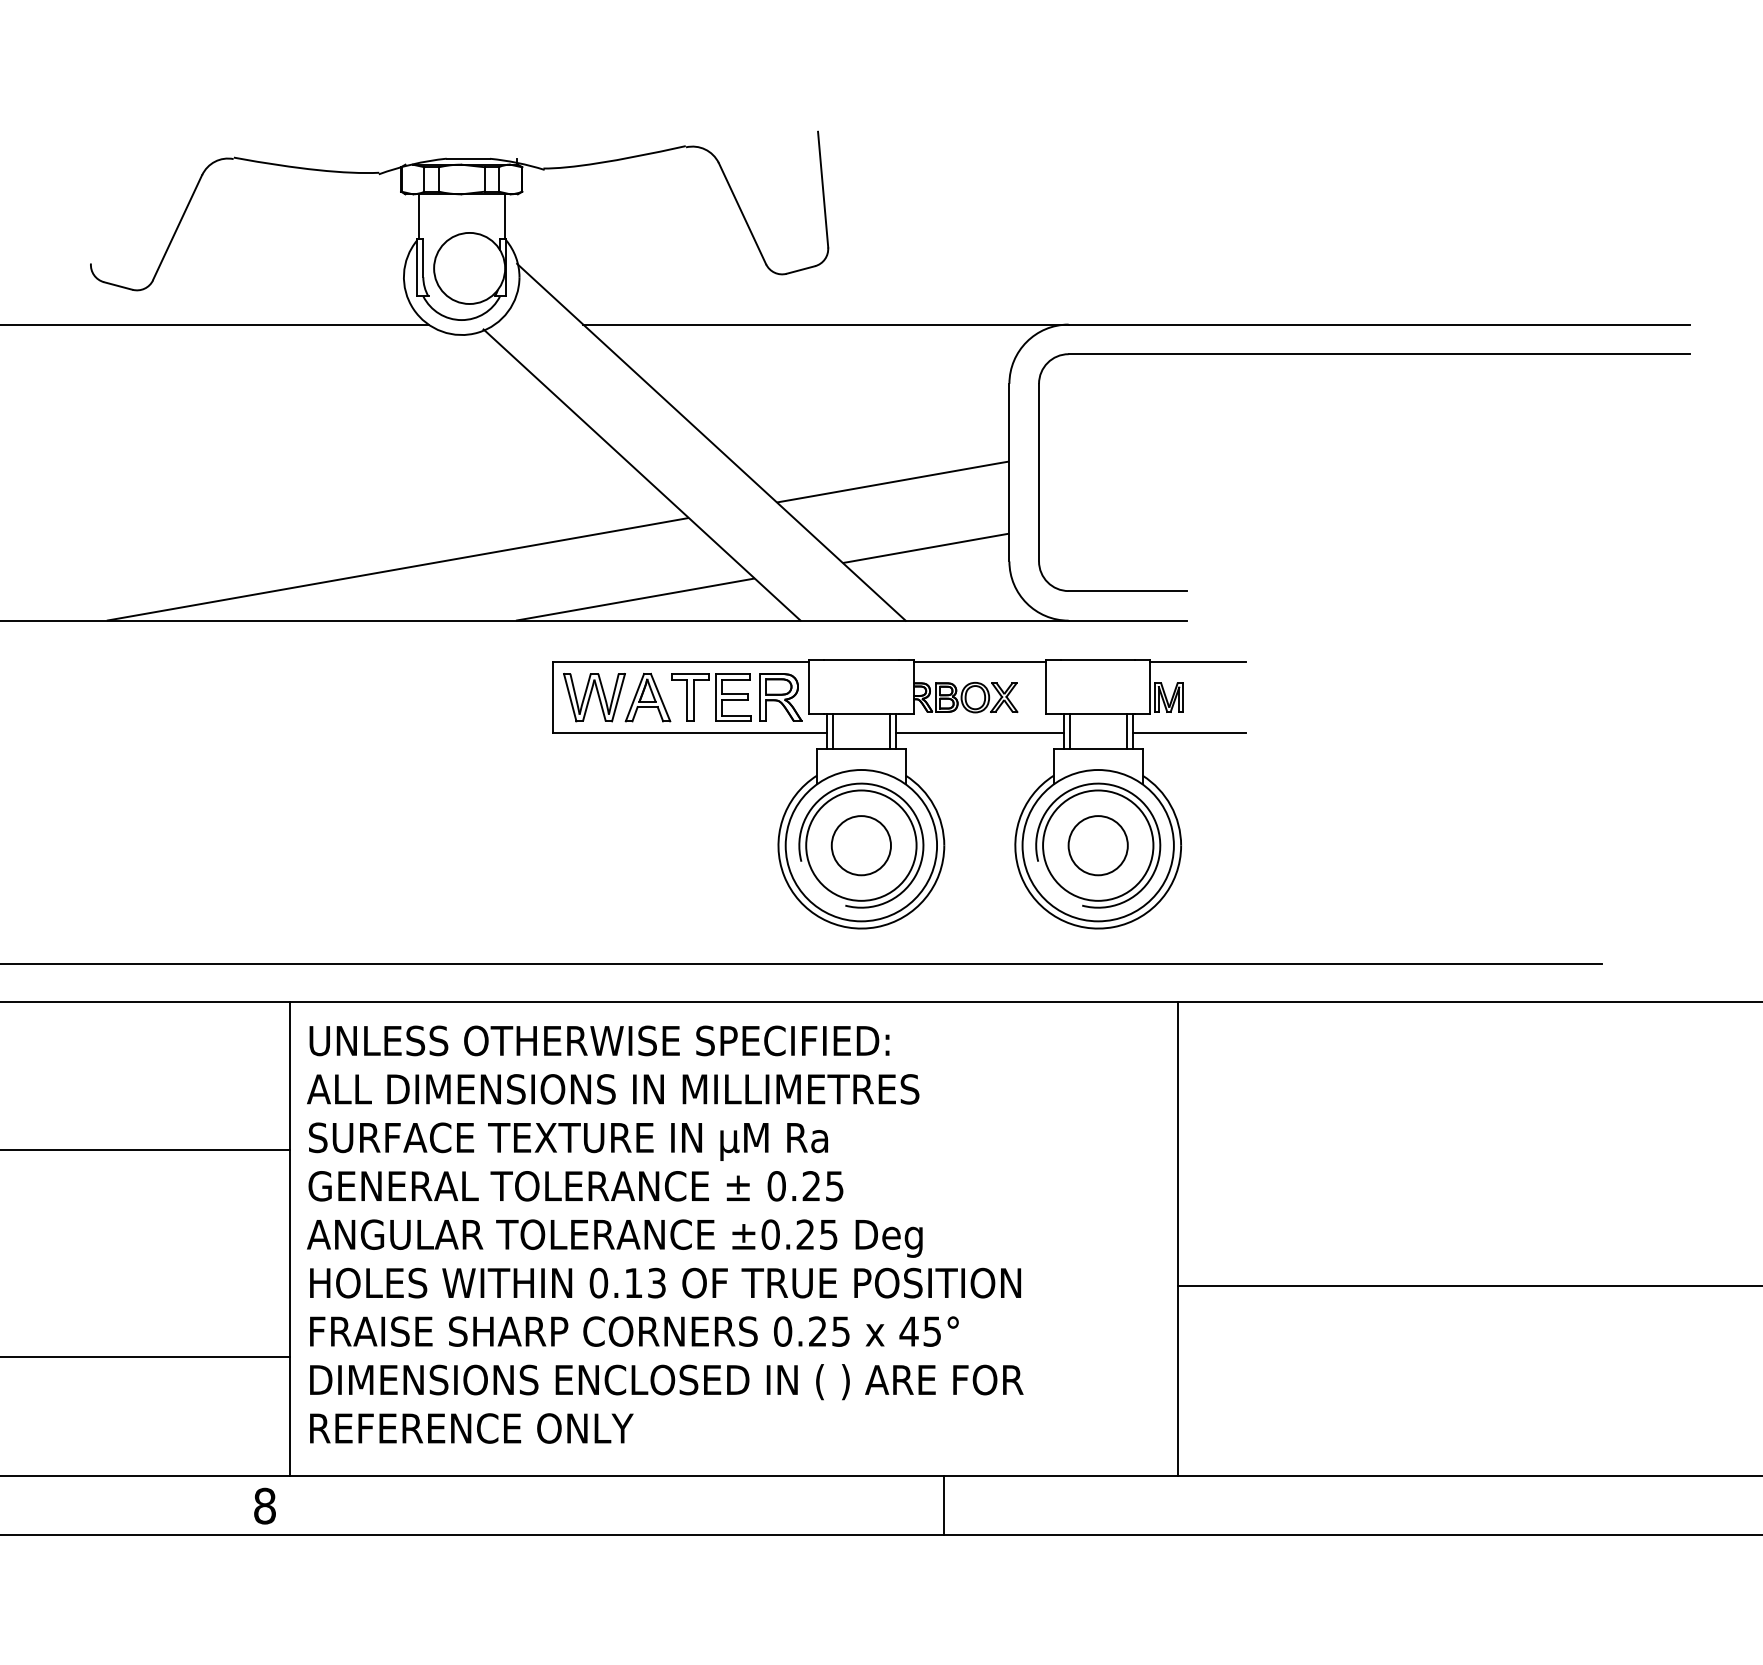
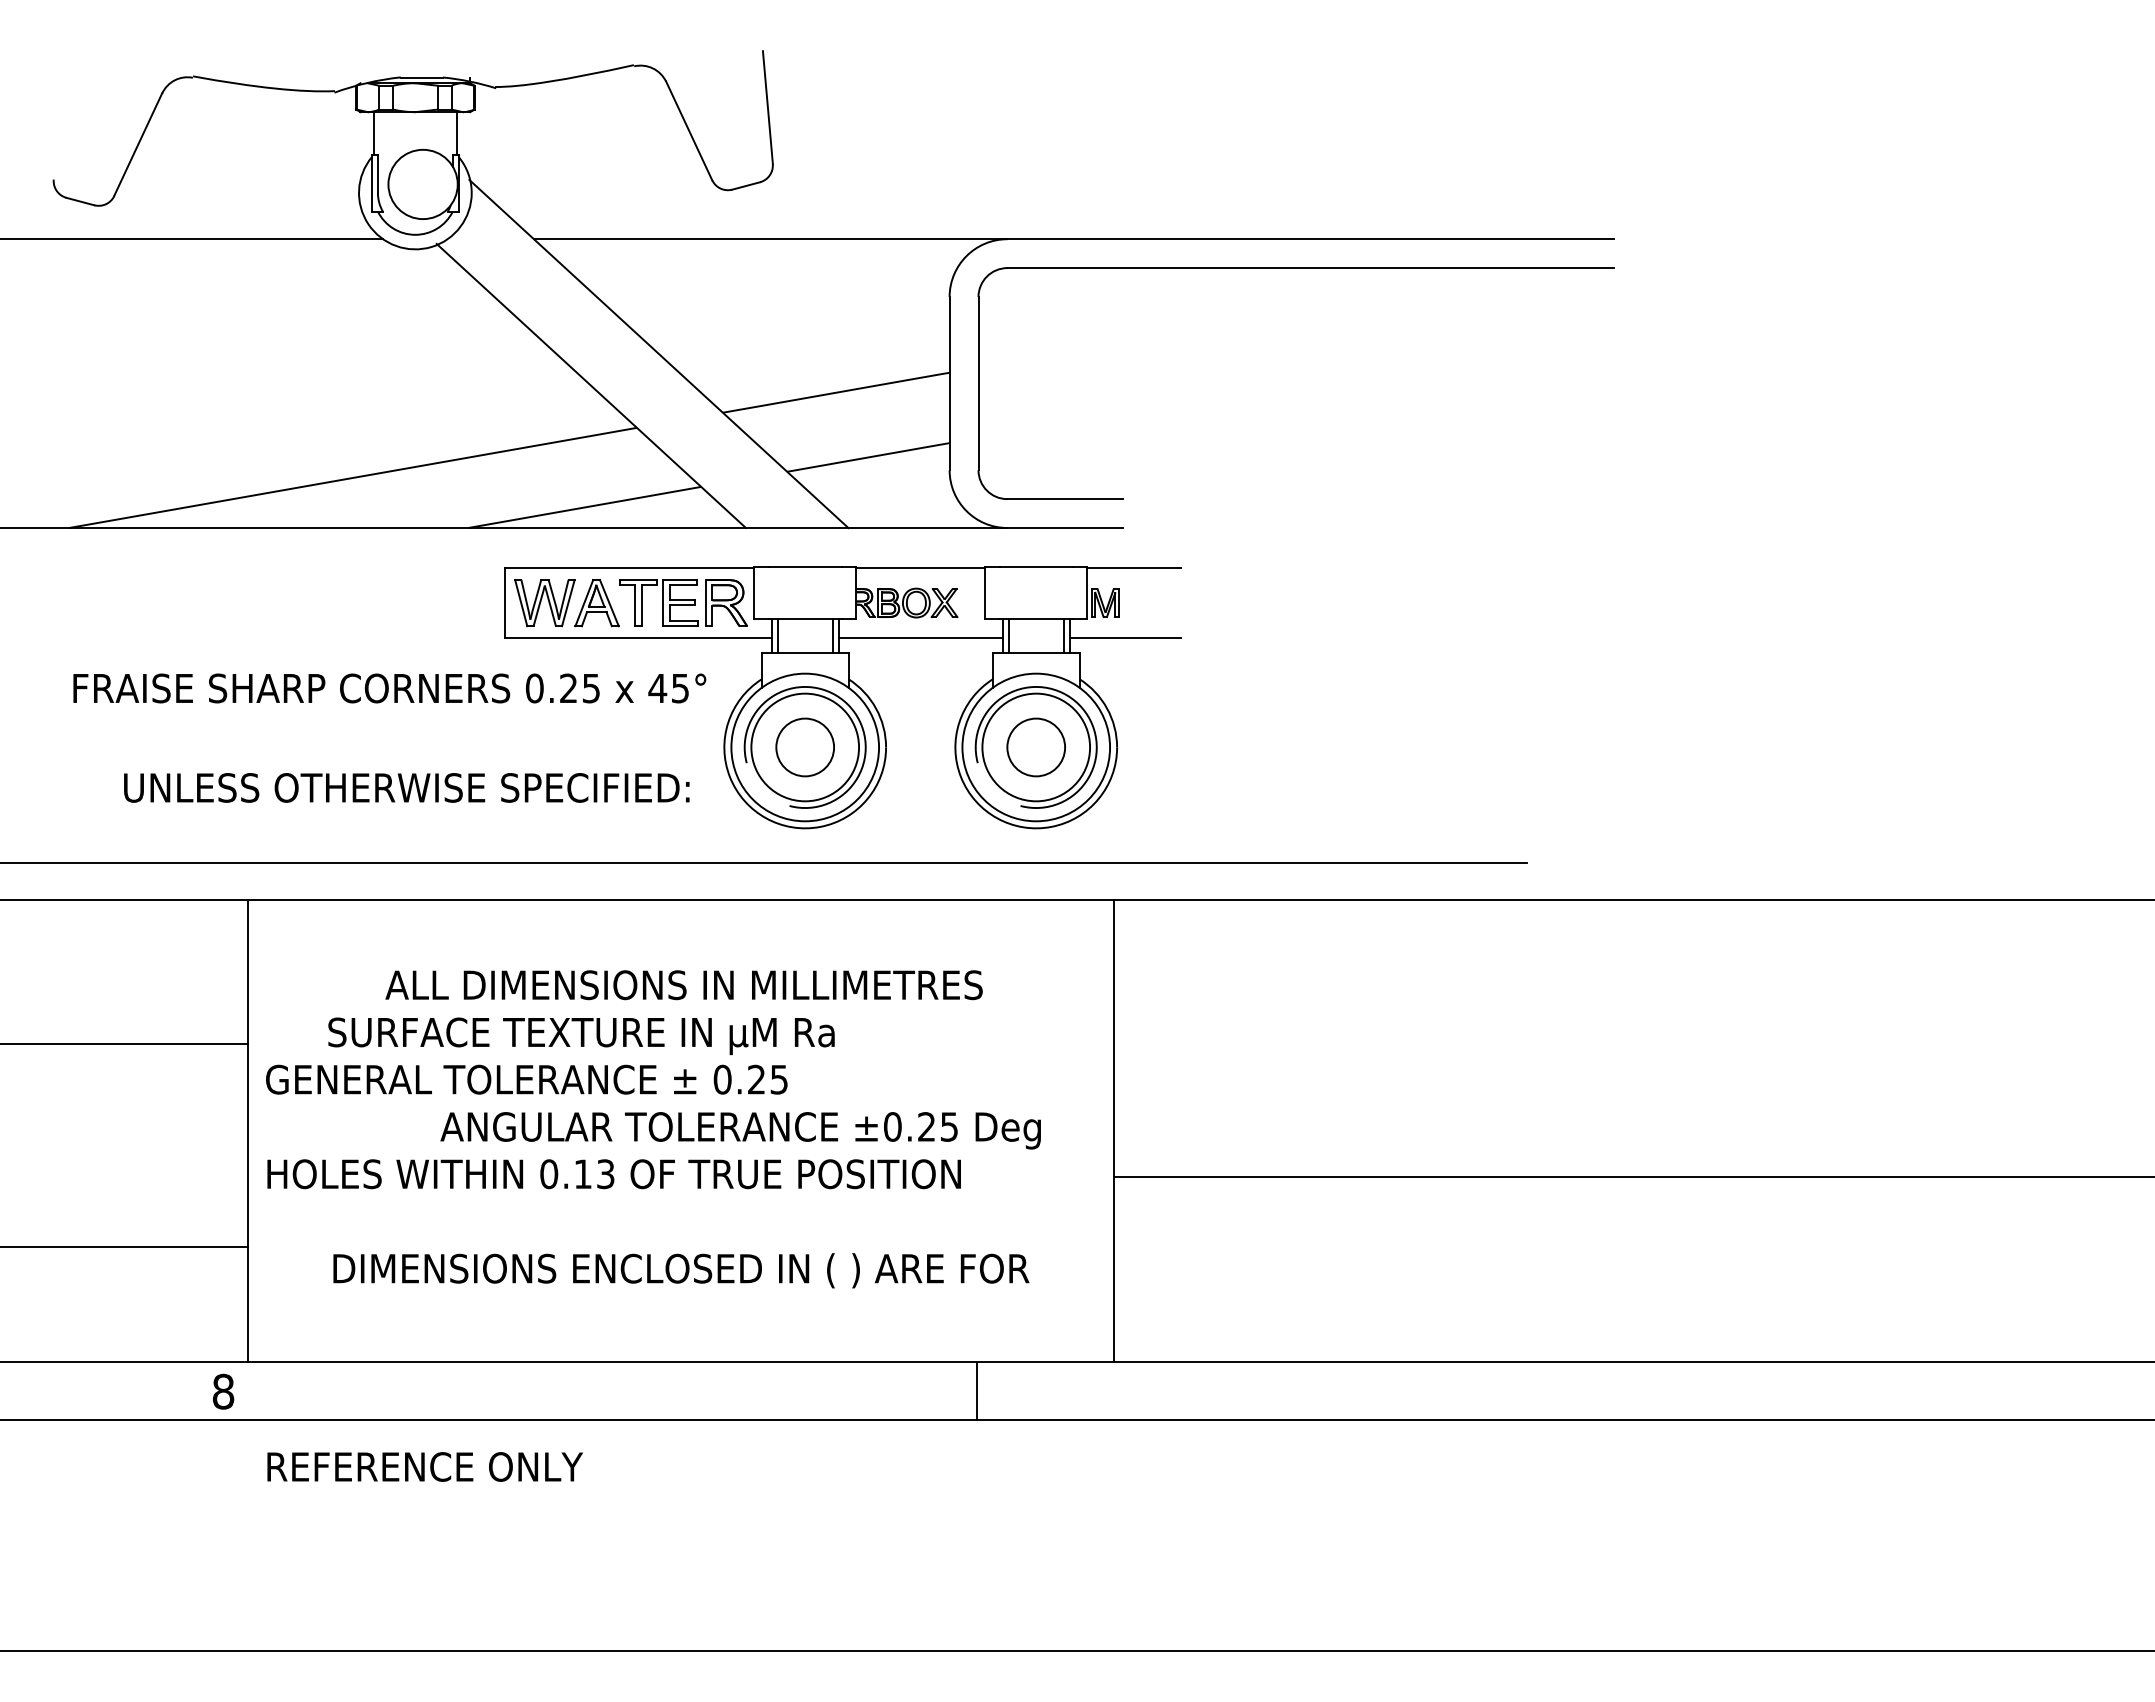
text: (599, 1040) -> (406, 787), moved
text: (612, 1089) -> (683, 985), moved
text: (568, 1141) -> (581, 1036), moved
text: (614, 1238) -> (740, 1130), moved
text: (634, 1331) -> (389, 688), moved
text: (666, 1381) -> (681, 1270), moved
text: (471, 1427) -> (424, 1466), moved
line: (943, 1504) -> (976, 1390), moved

